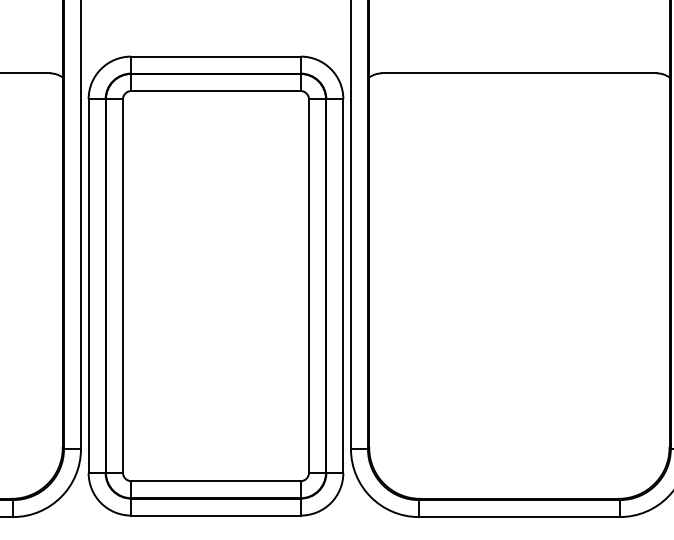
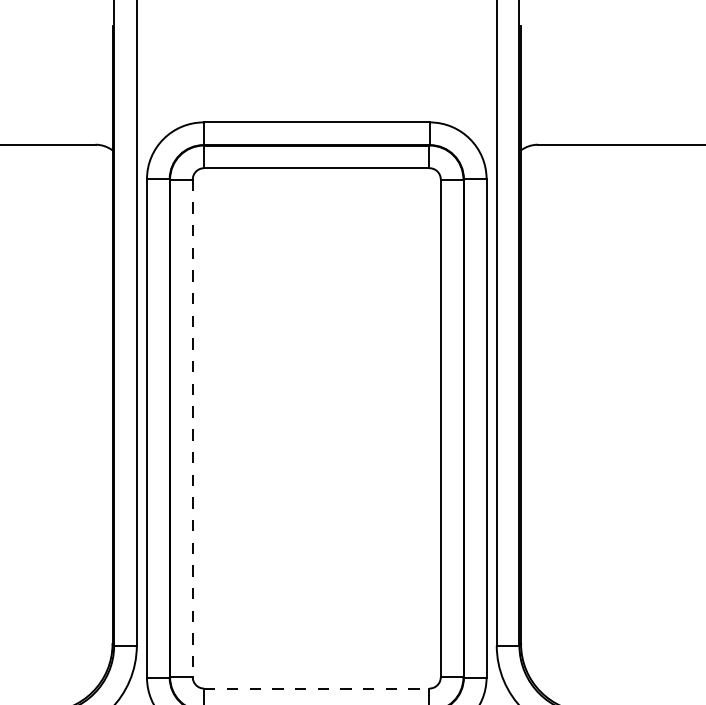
line: (122, 286) -> (192, 428), solid -> dashed
line: (216, 481) -> (317, 688), solid -> dashed

